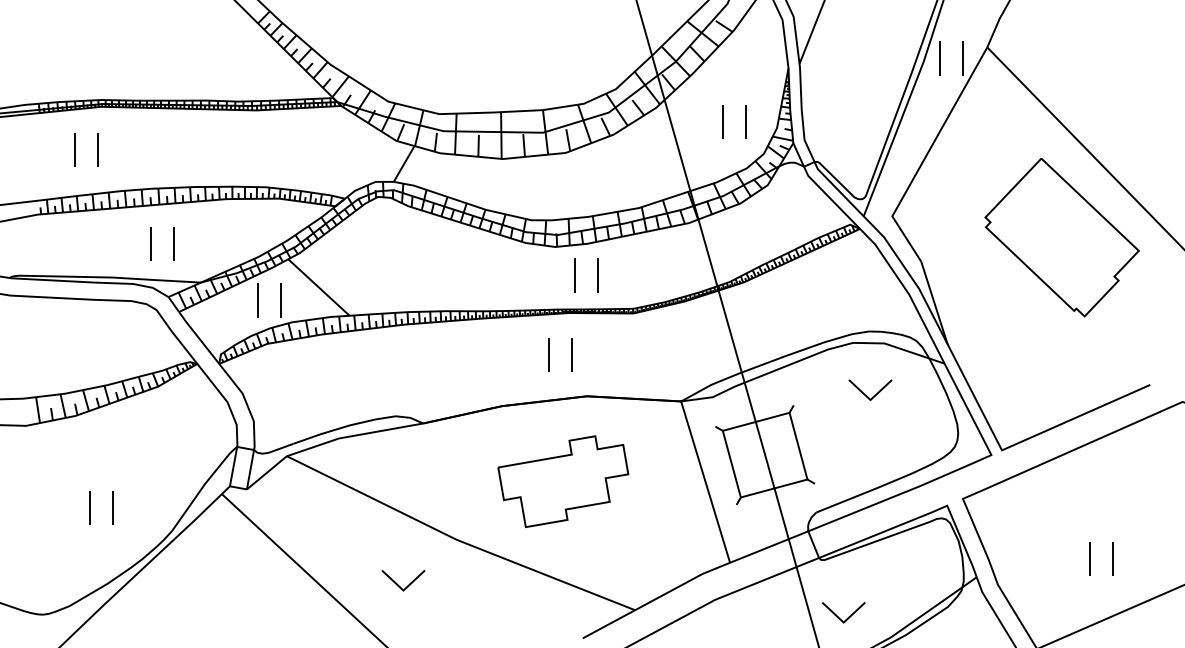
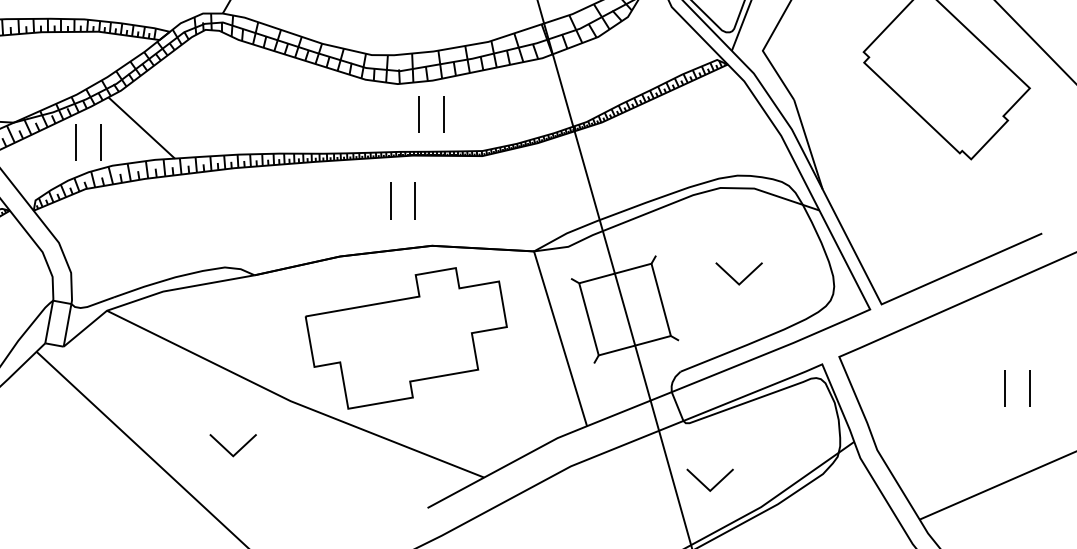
part: (870, 390) -> (739, 274), moved
part: (563, 481) -> (406, 338), size x1.43
part: (1090, 558) -> (1005, 387), moved

